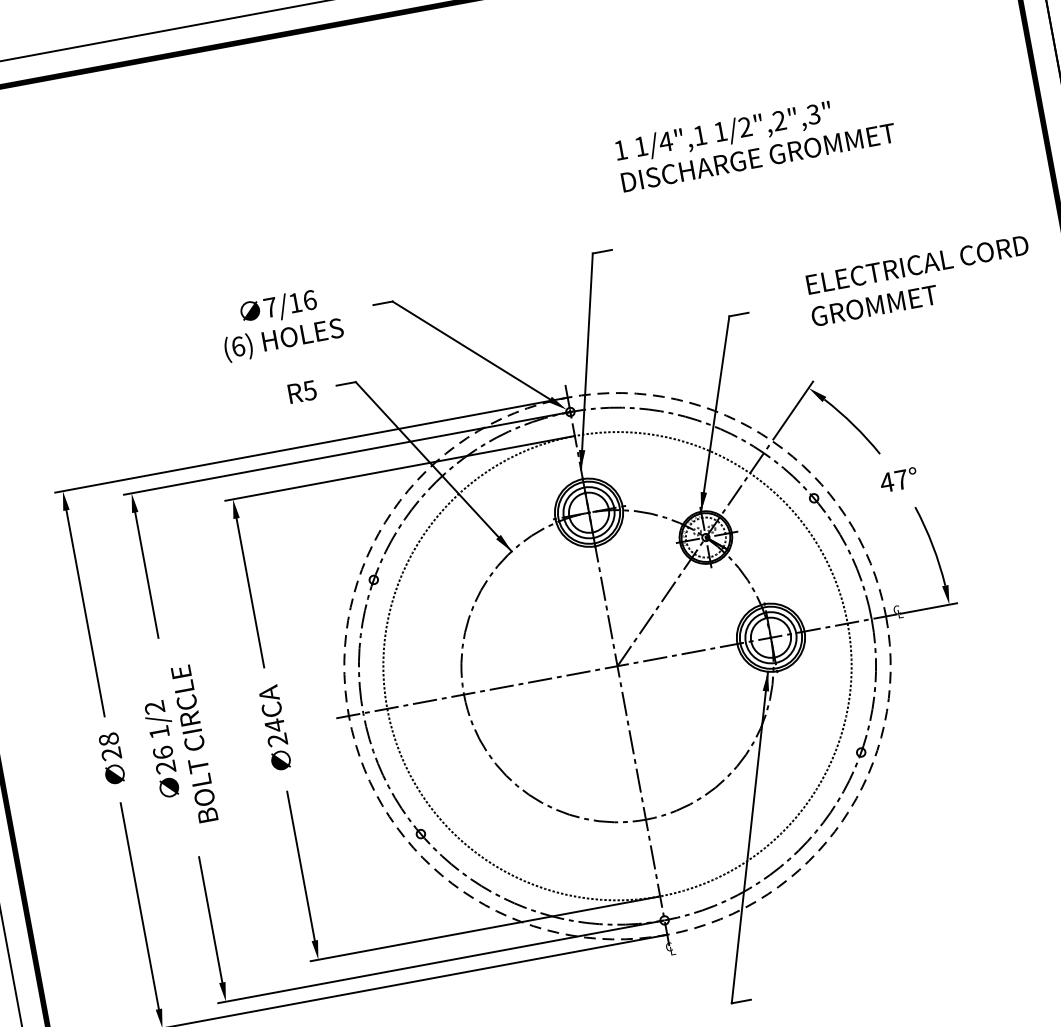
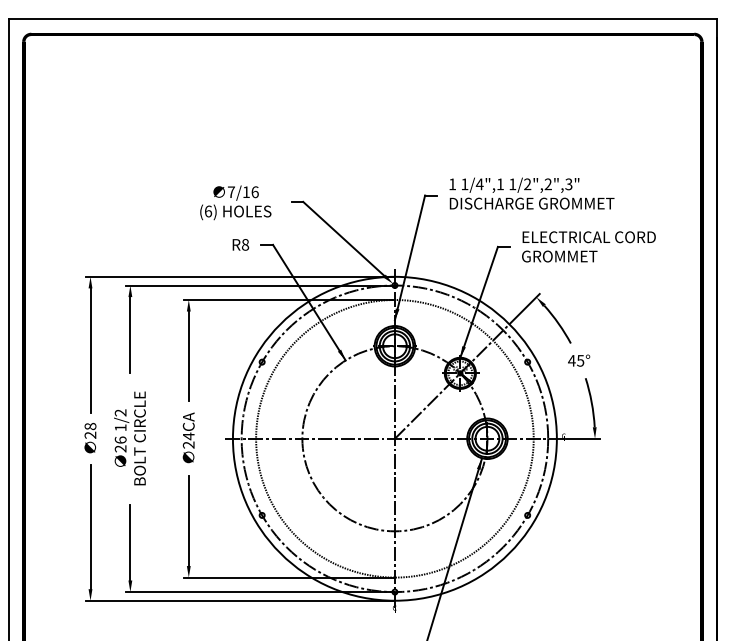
text: (754, 141) -> (531, 193), moved
text: (919, 280) -> (588, 246), moved
text: (309, 389) -> (245, 244), R5 -> R8
text: (901, 479) -> (580, 360), 47° -> 45°
circle: (616, 665) -> (394, 438), dashed -> solid

